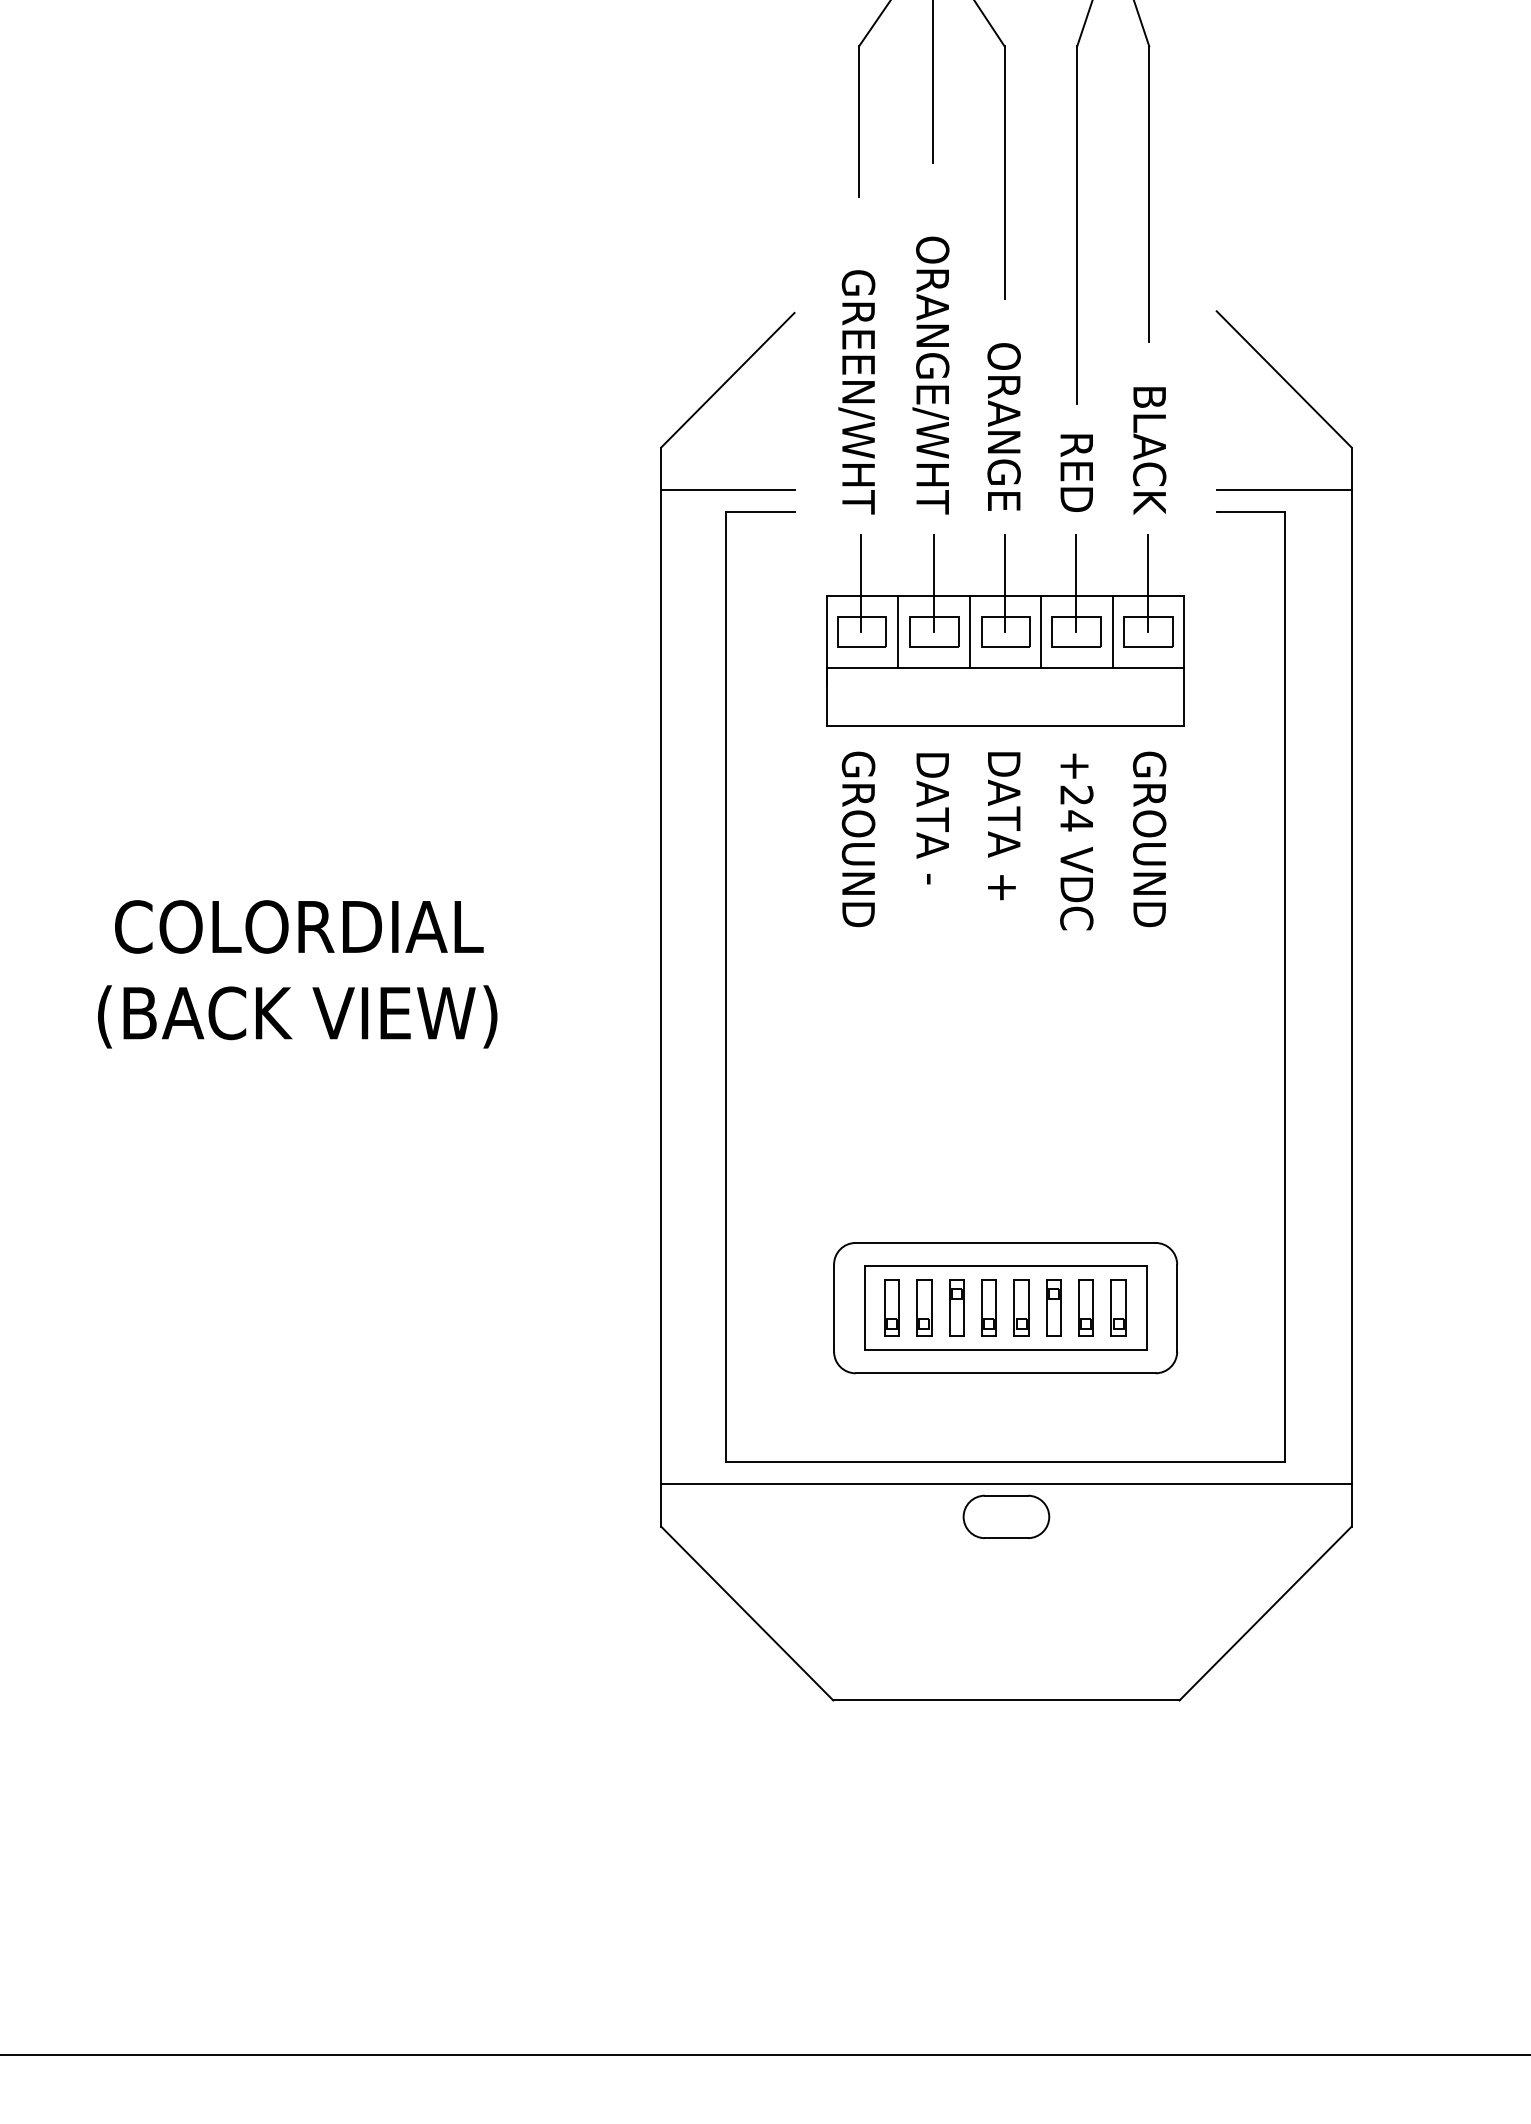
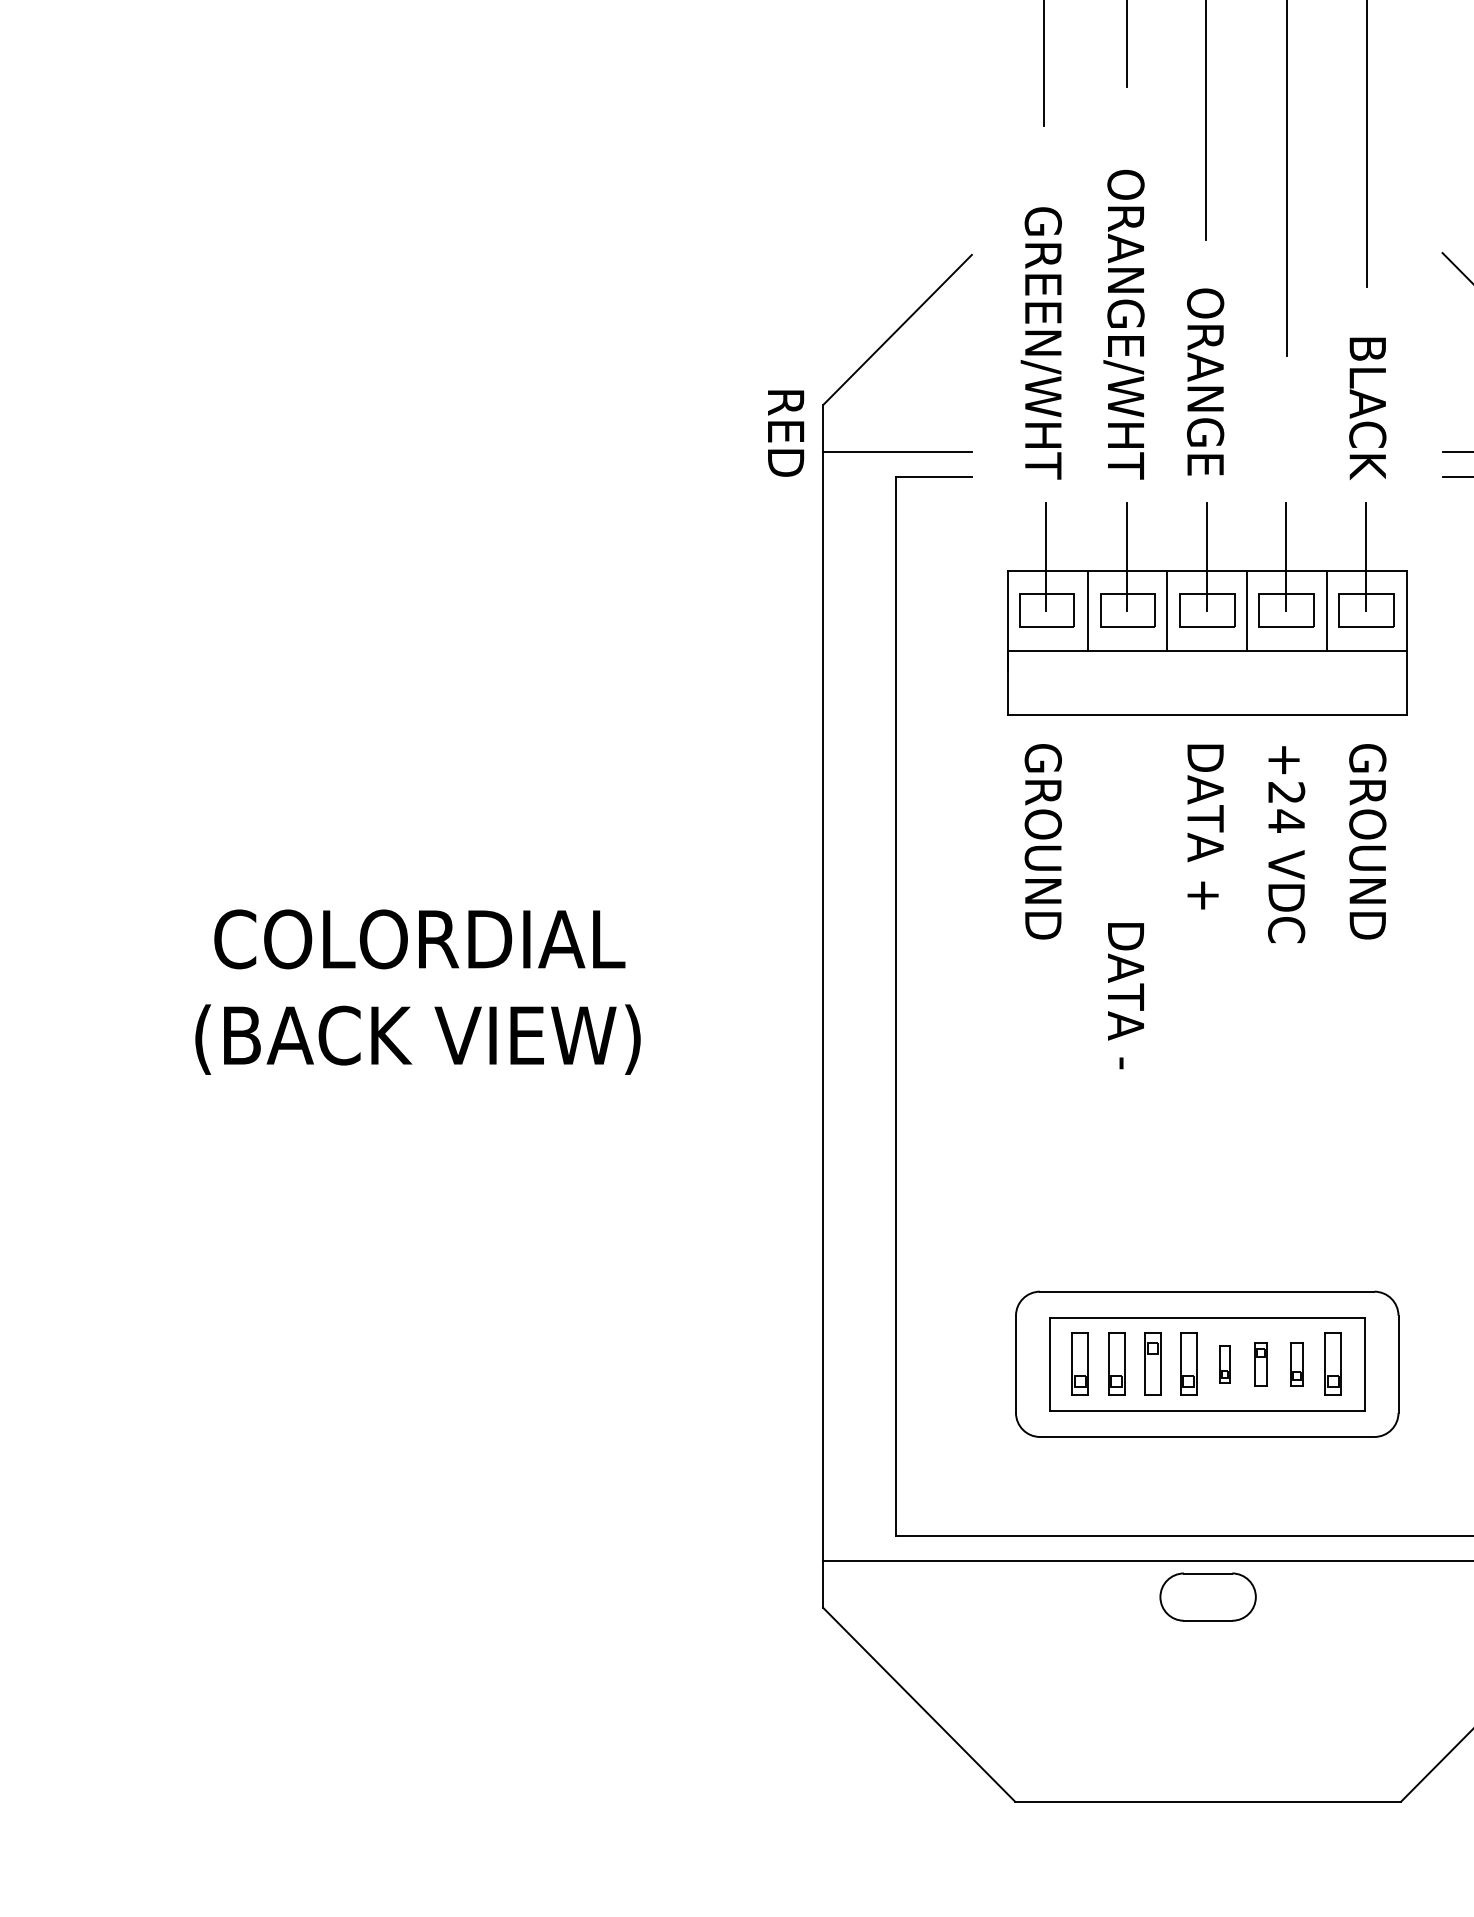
text: (1076, 472) -> (785, 432), moved
text: (932, 818) -> (1125, 995), moved
part: (1021, 1307) -> (1224, 1363), size x0.6
part: (1053, 1307) -> (1260, 1363), size x0.7
part: (1085, 1307) -> (1296, 1363), size x0.7

